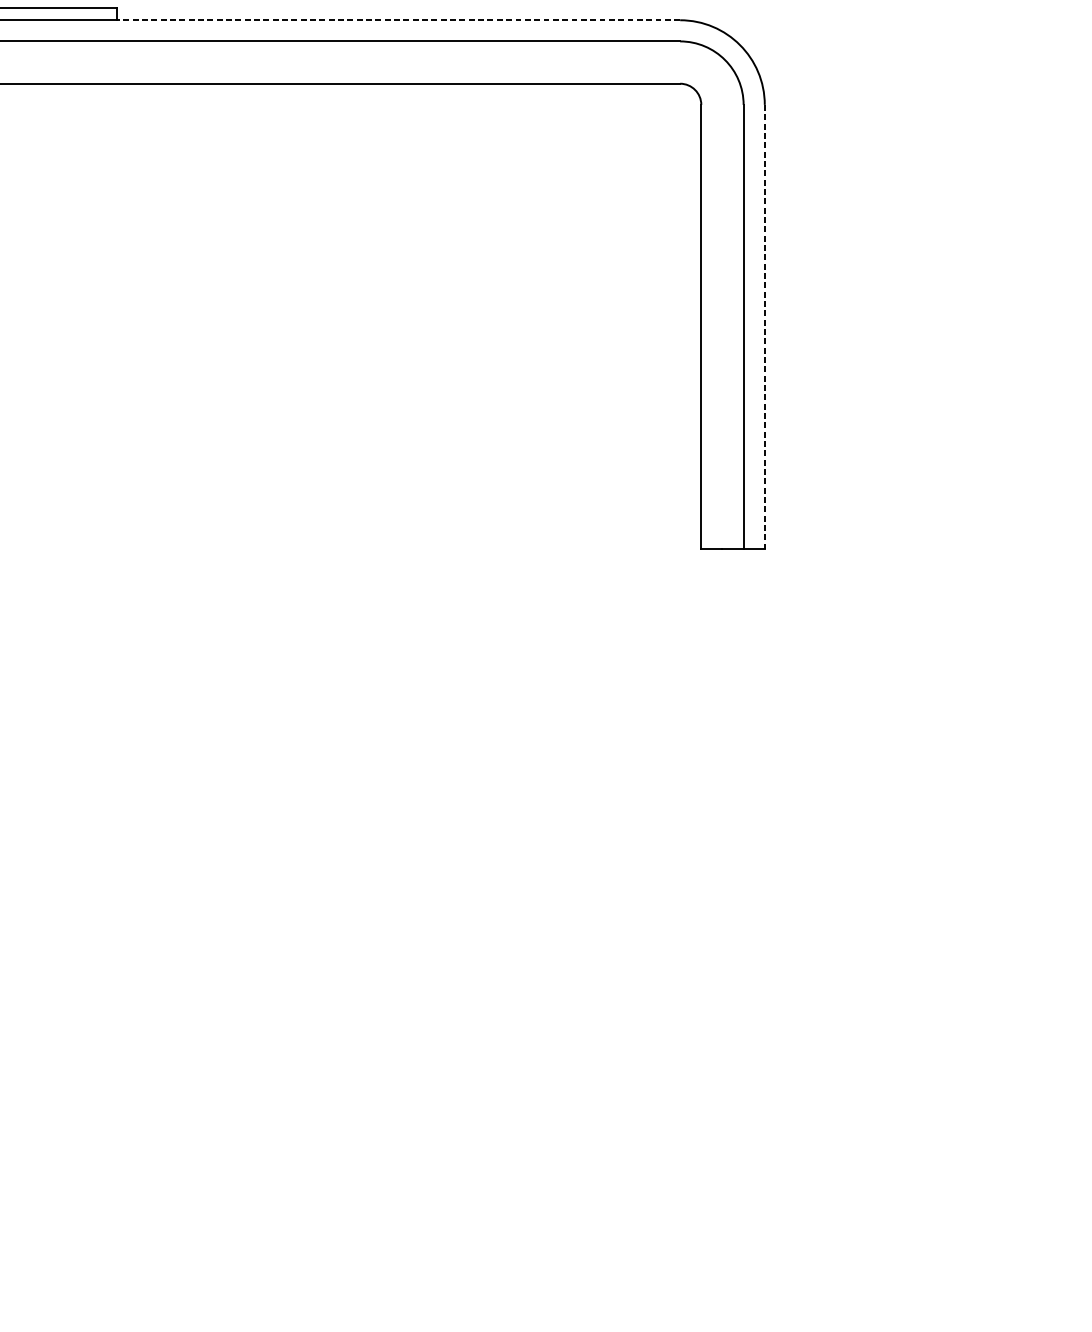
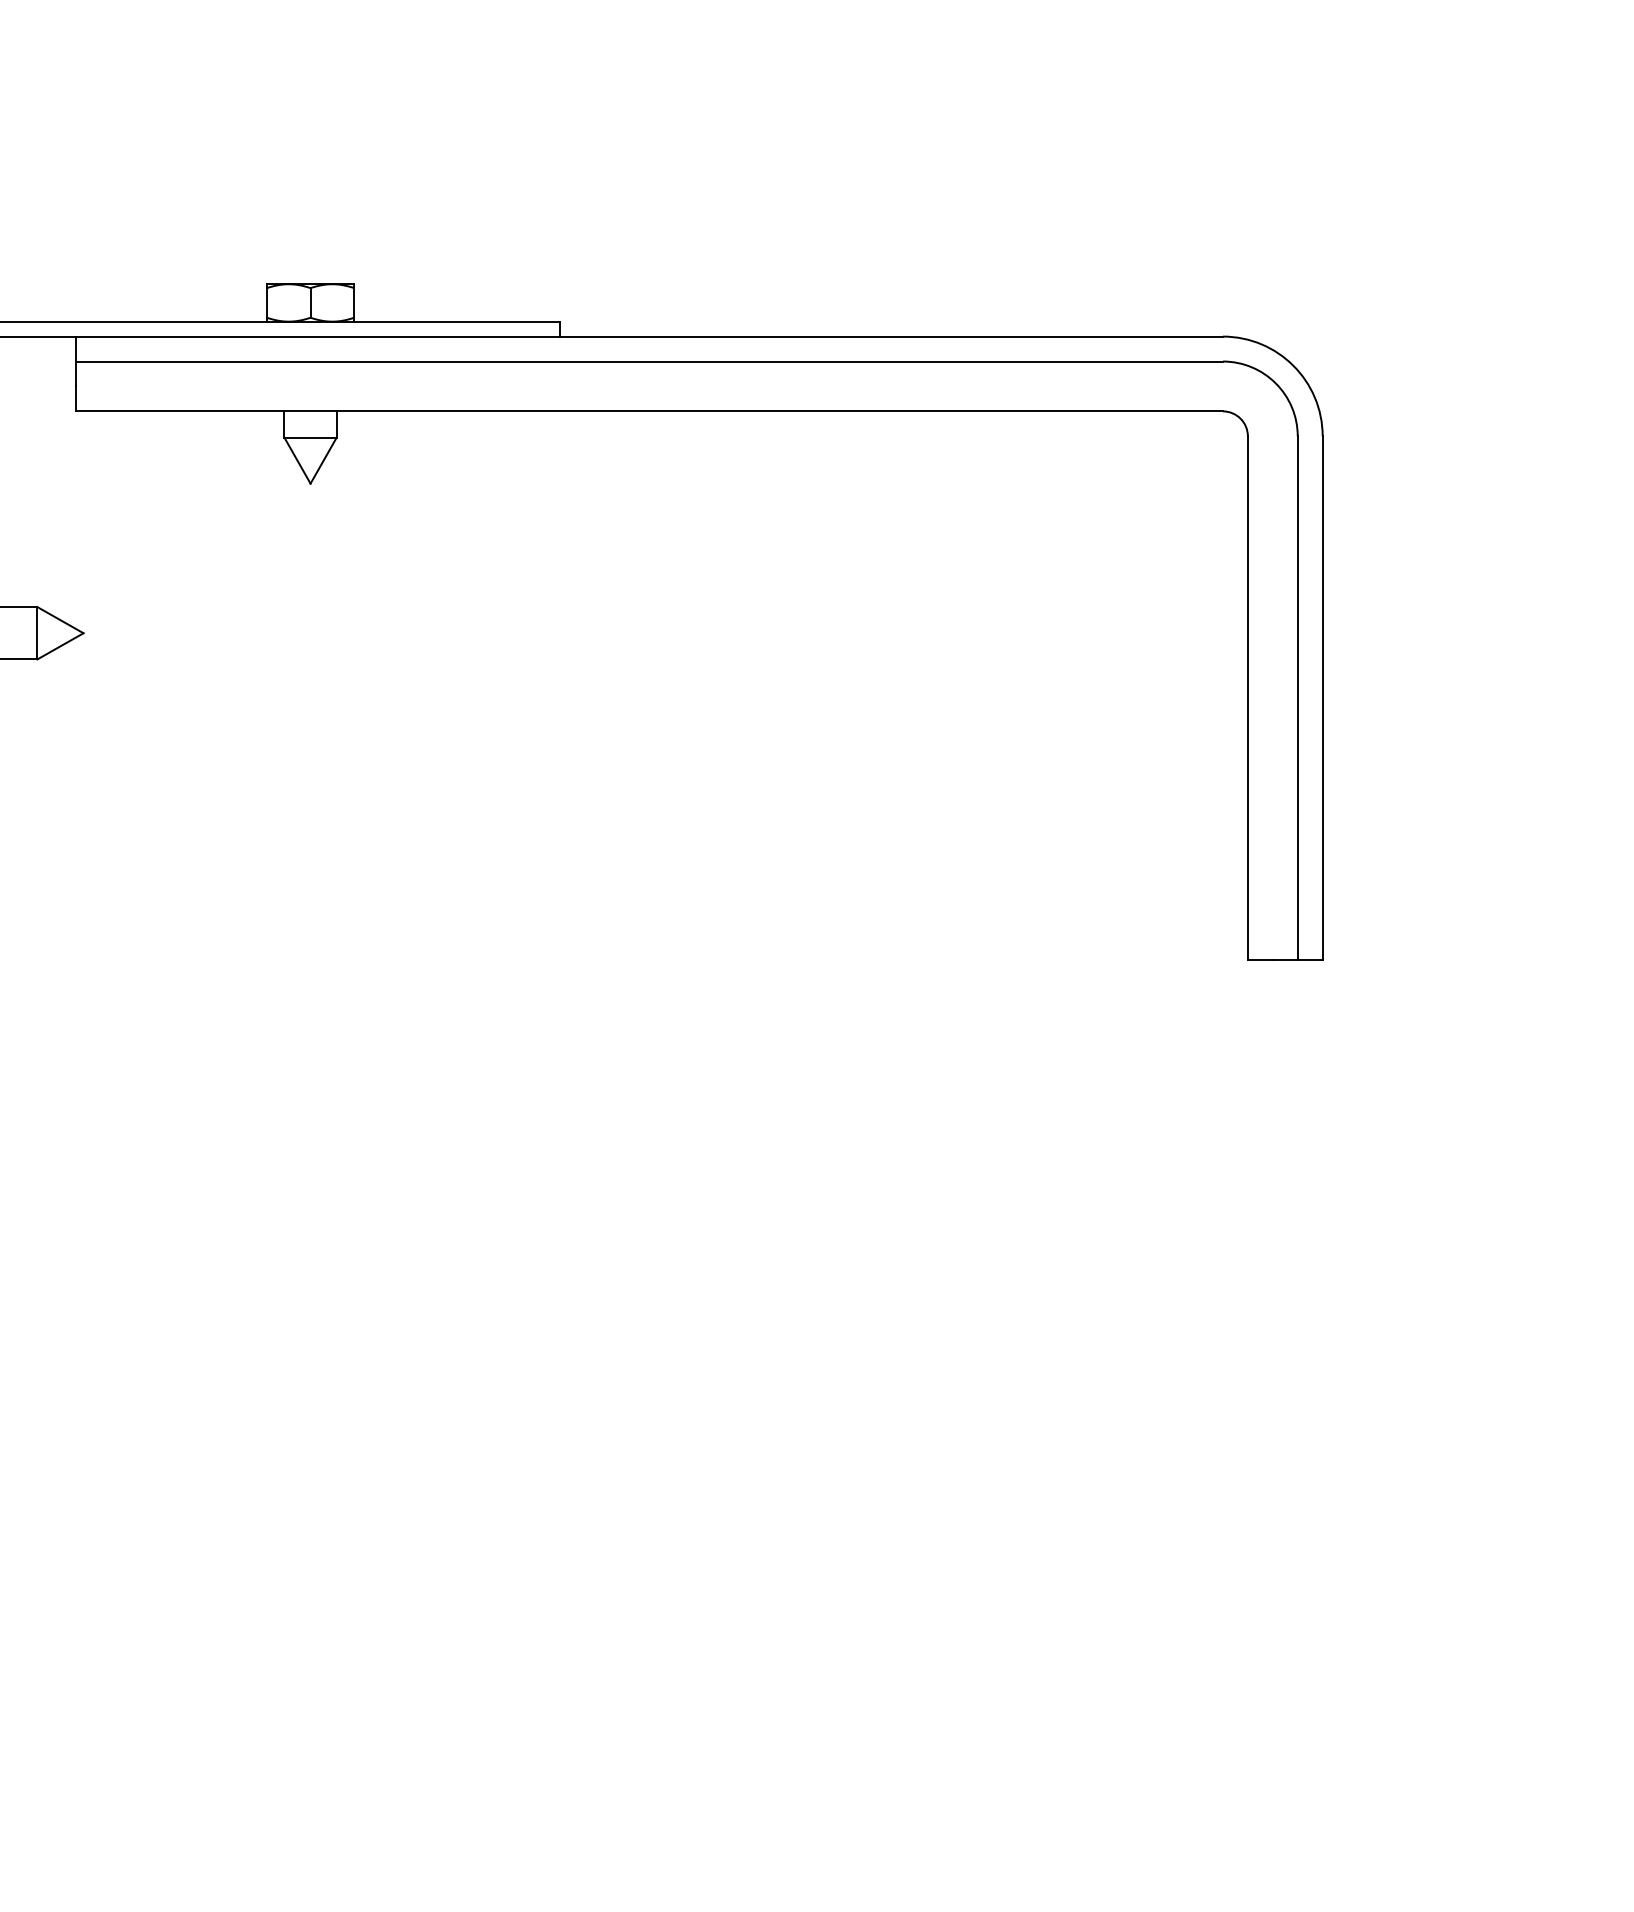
line: (398, 20) -> (891, 336), dashed -> solid
line: (764, 327) -> (1322, 698), dashed -> solid

